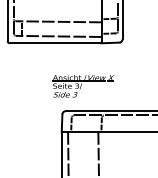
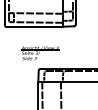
part: (83, 86) -> (40, 53), moved

